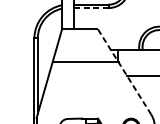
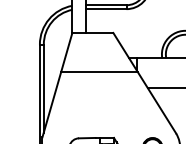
line: (90, 8) -> (105, 9), dashed -> solid
line: (124, 71) -> (144, 82), dashed -> solid

